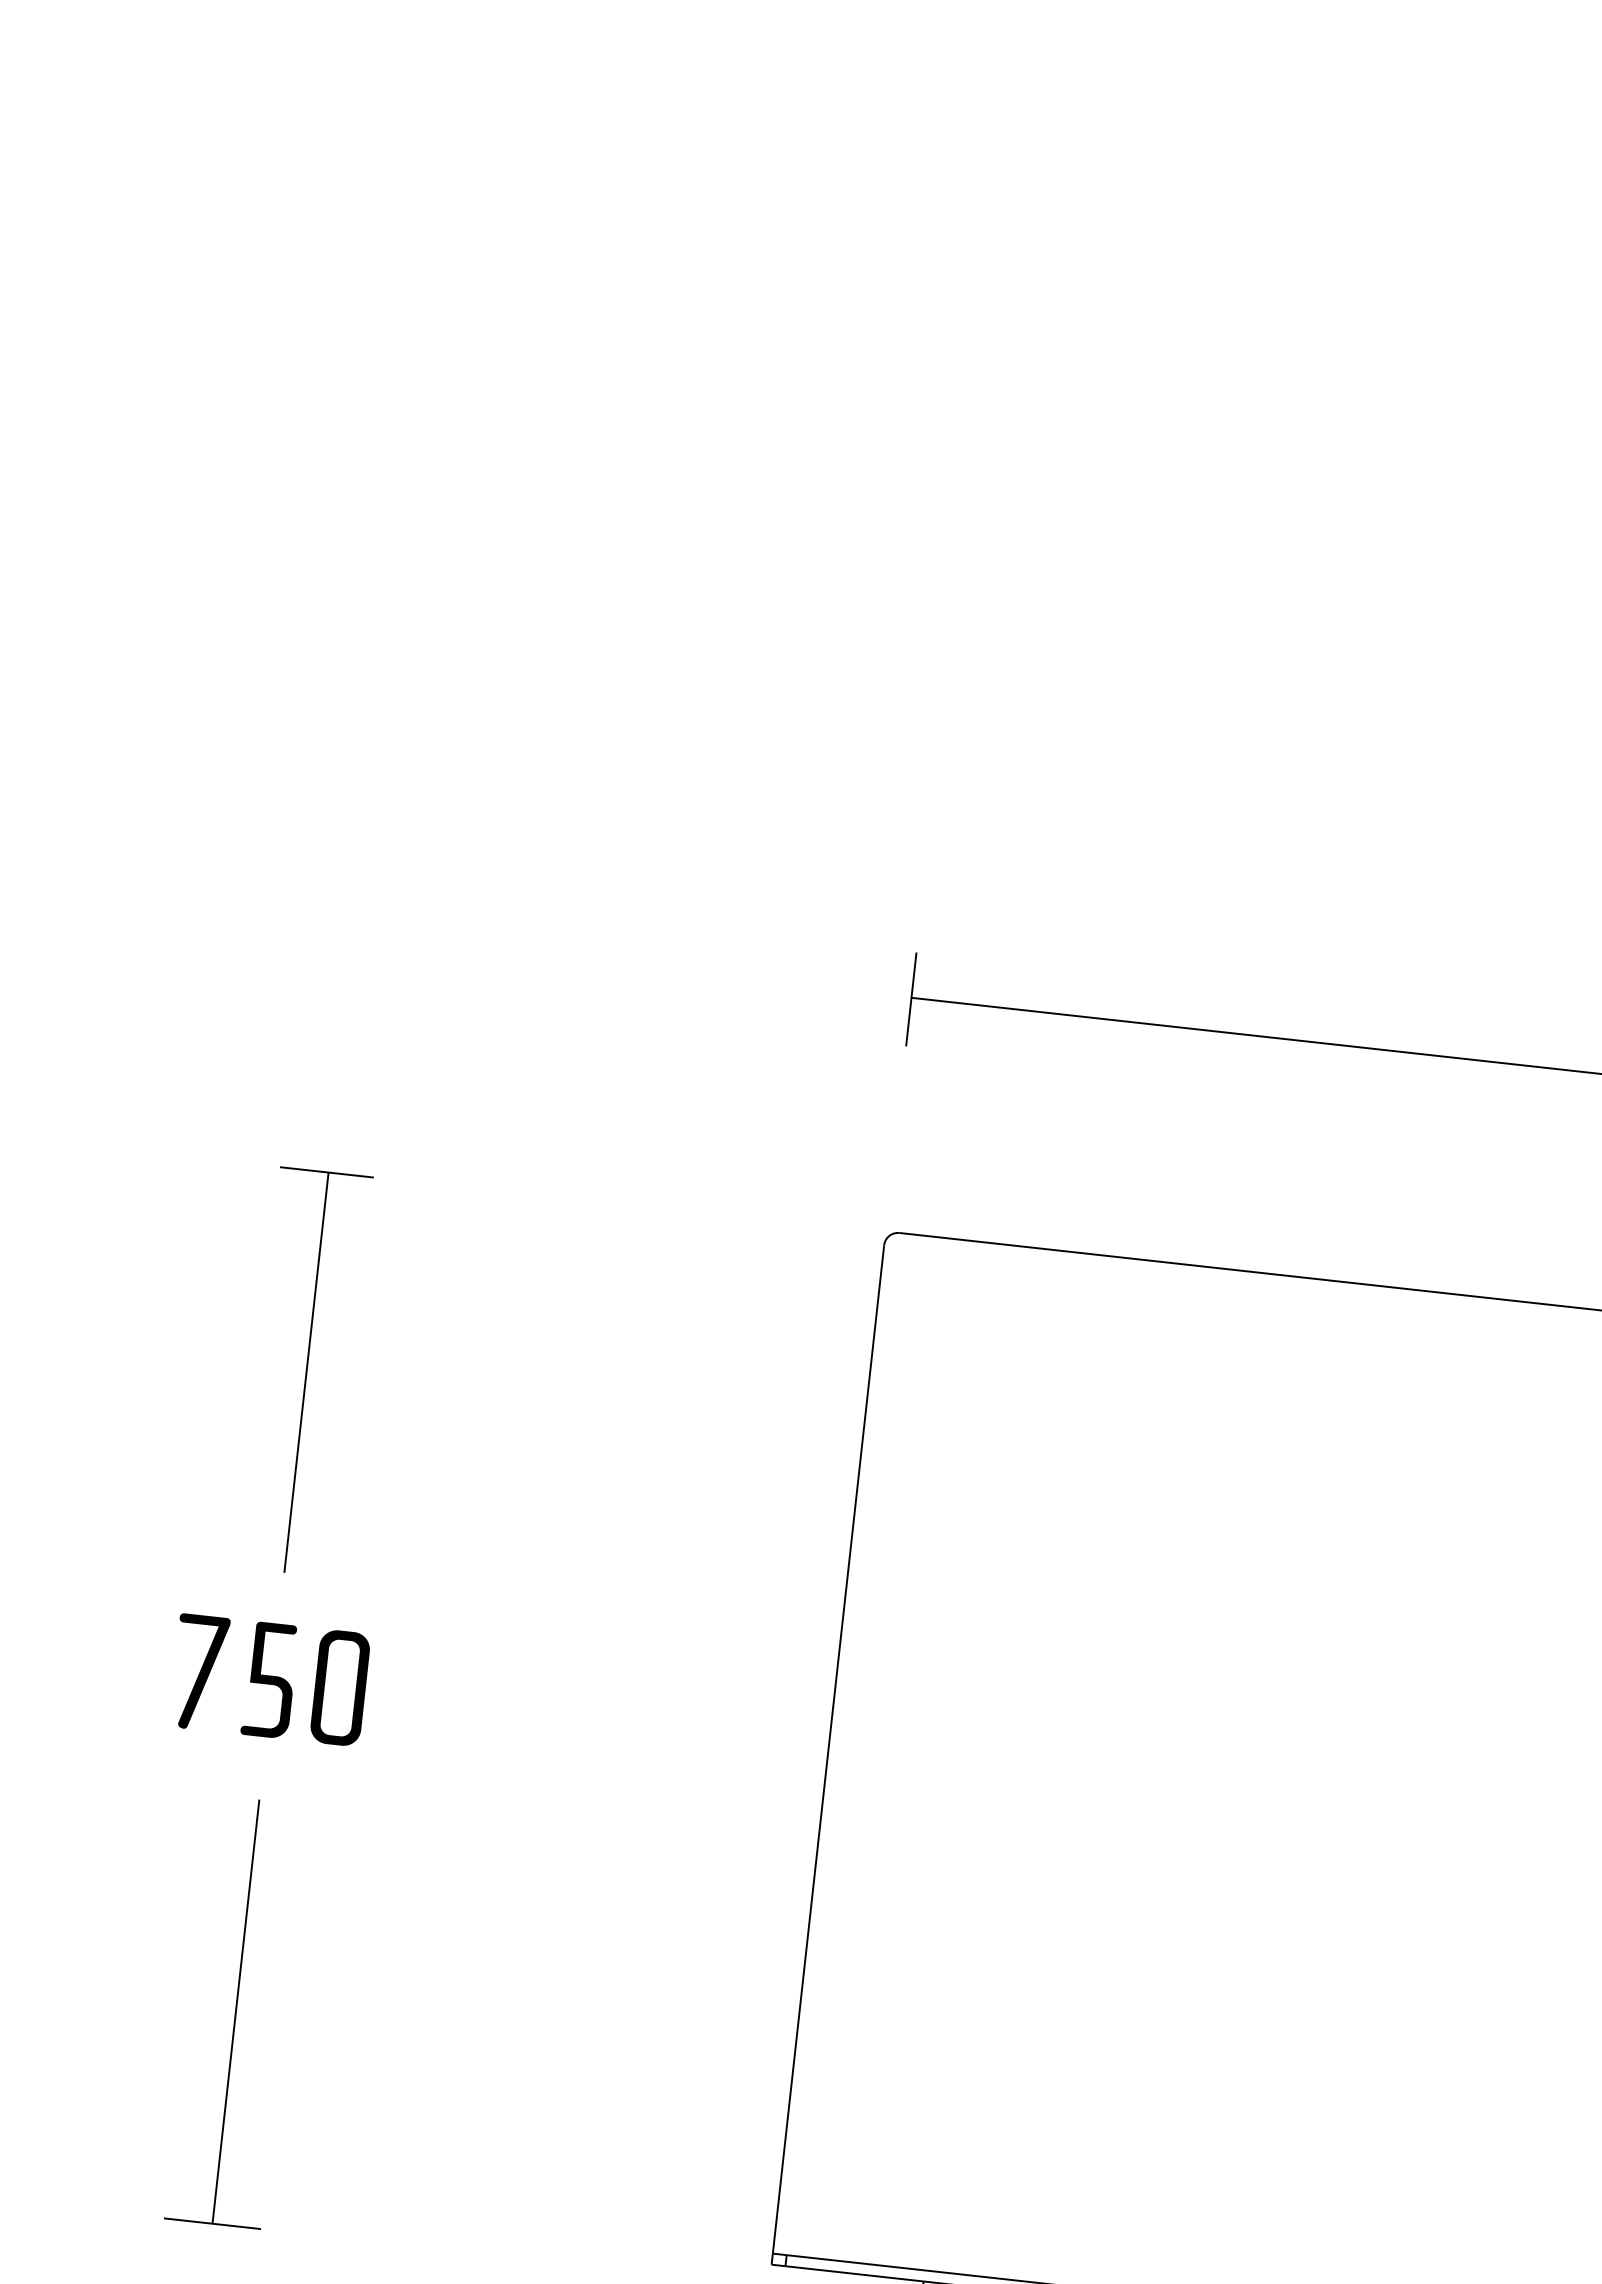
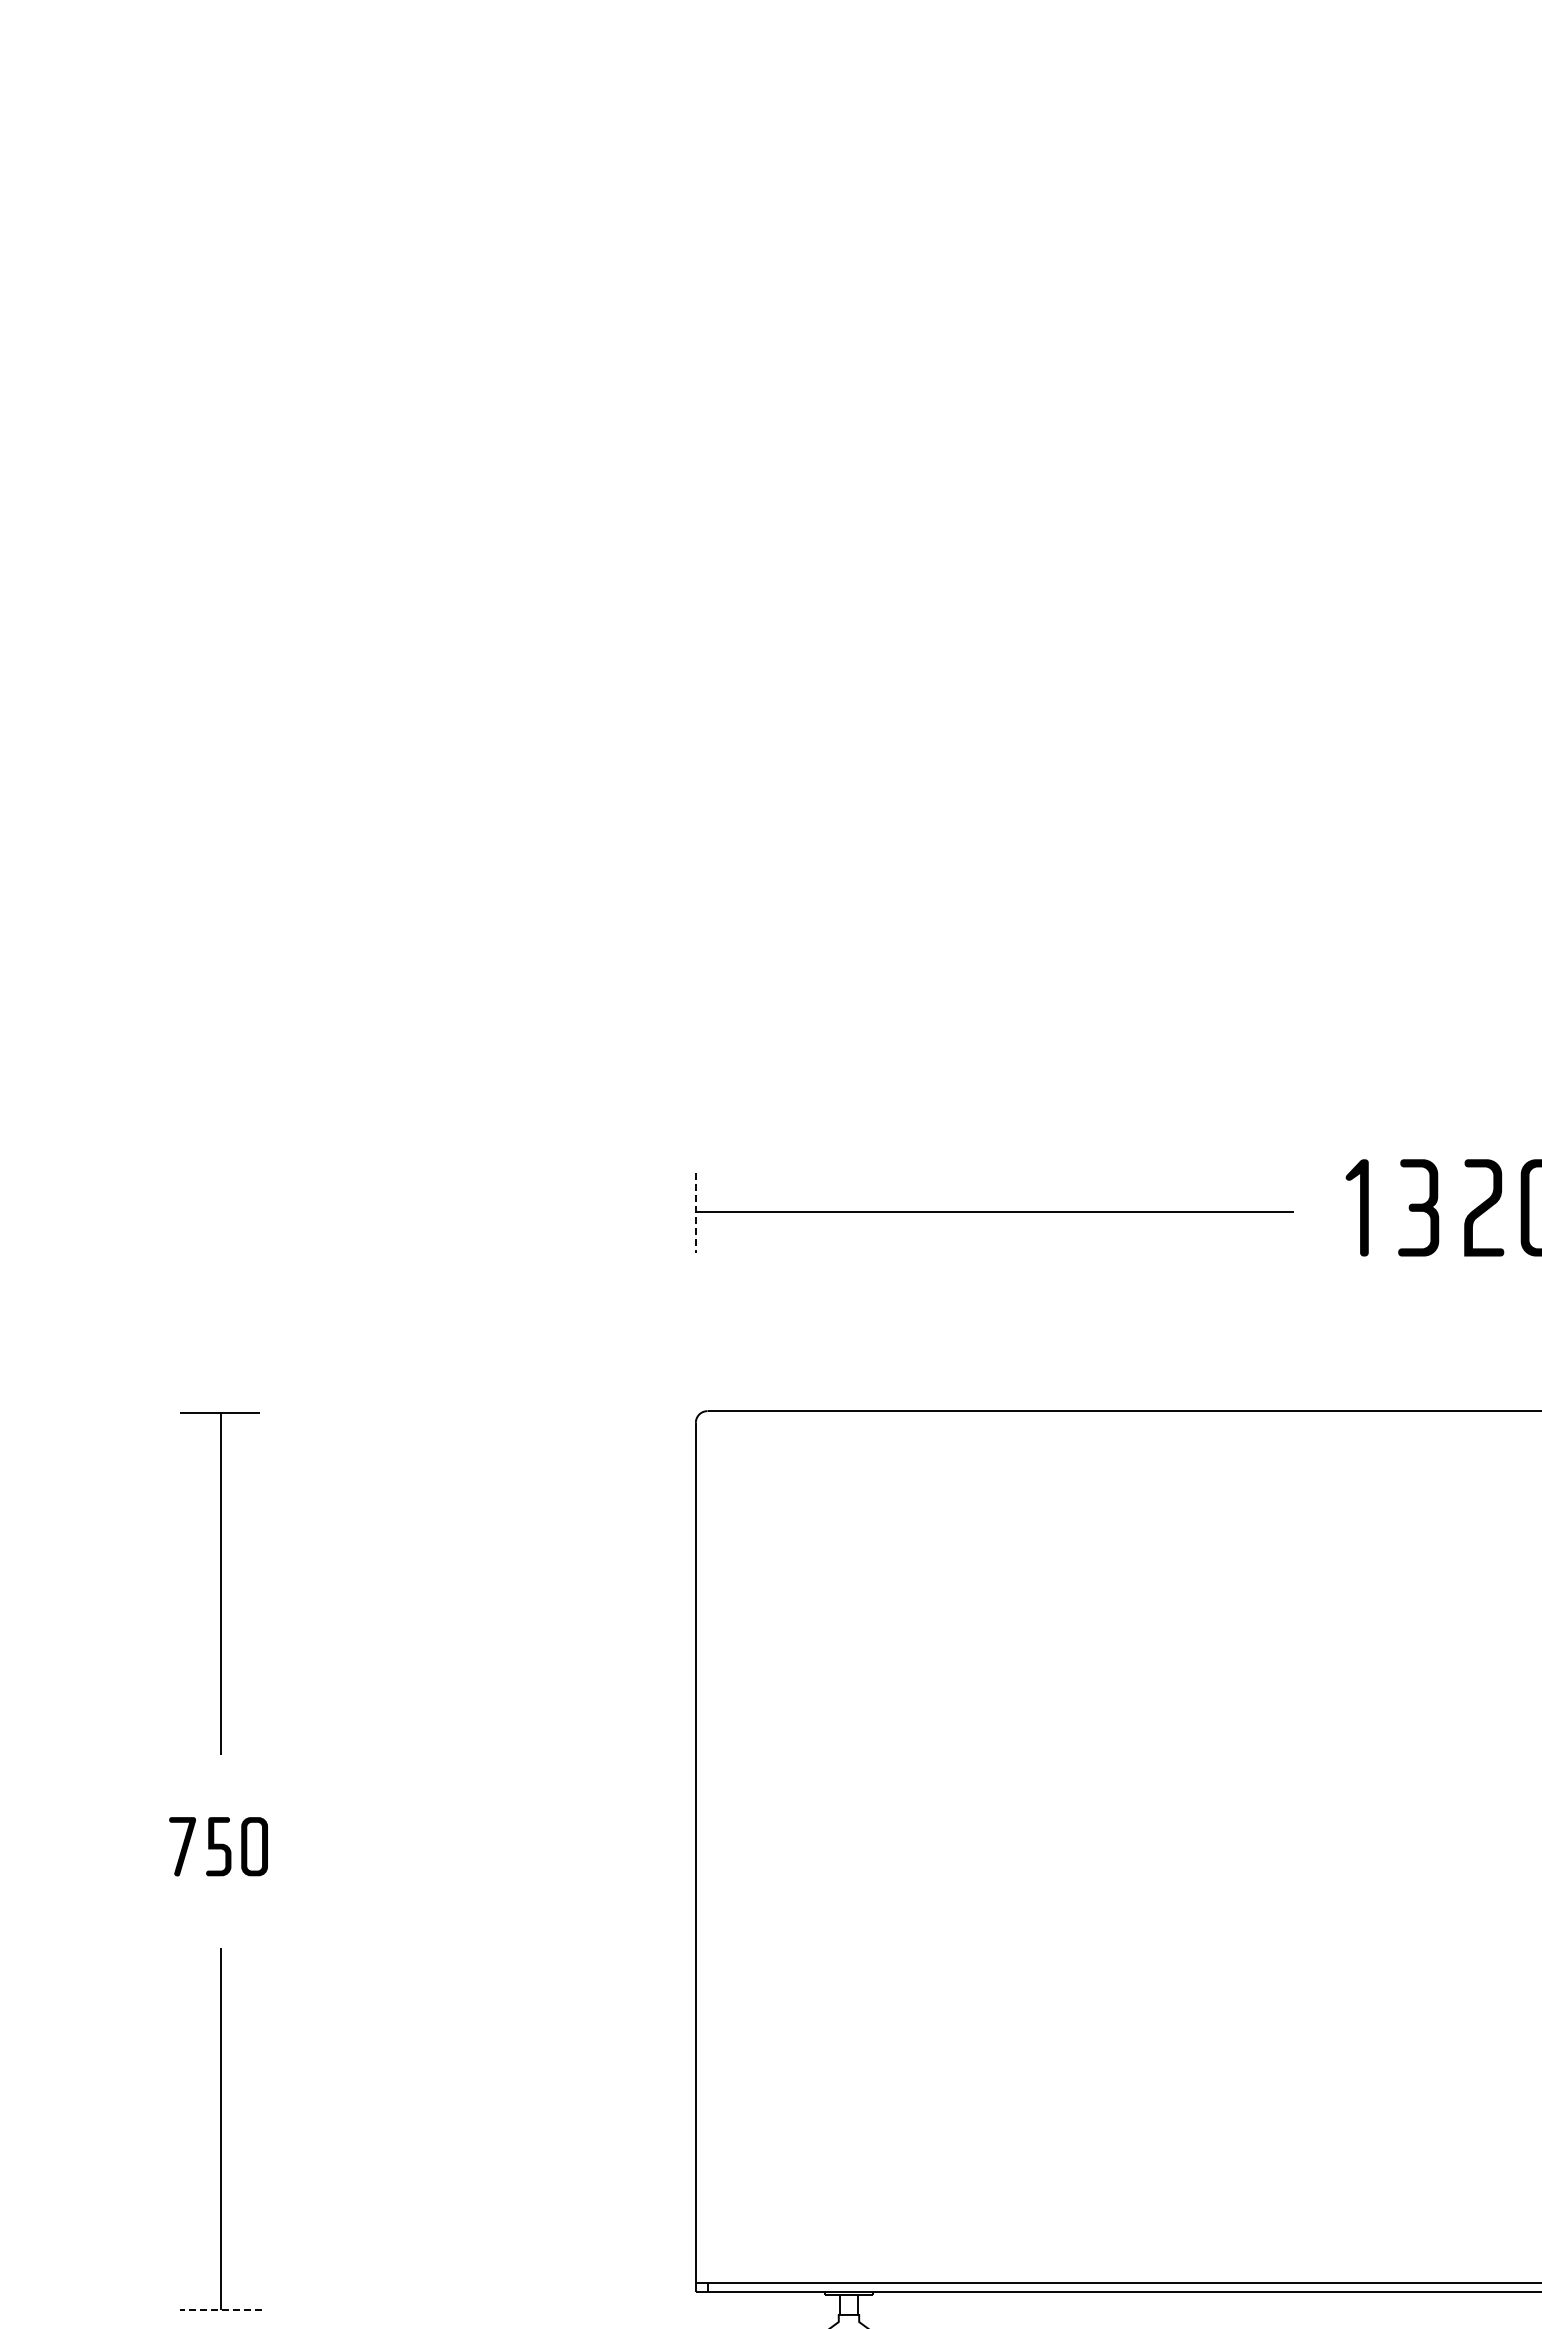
line: (910, 999) -> (695, 1213), solid -> dashed
part: (269, 1680) -> (218, 1846), size x0.6
line: (211, 2223) -> (220, 2309), solid -> dashed

